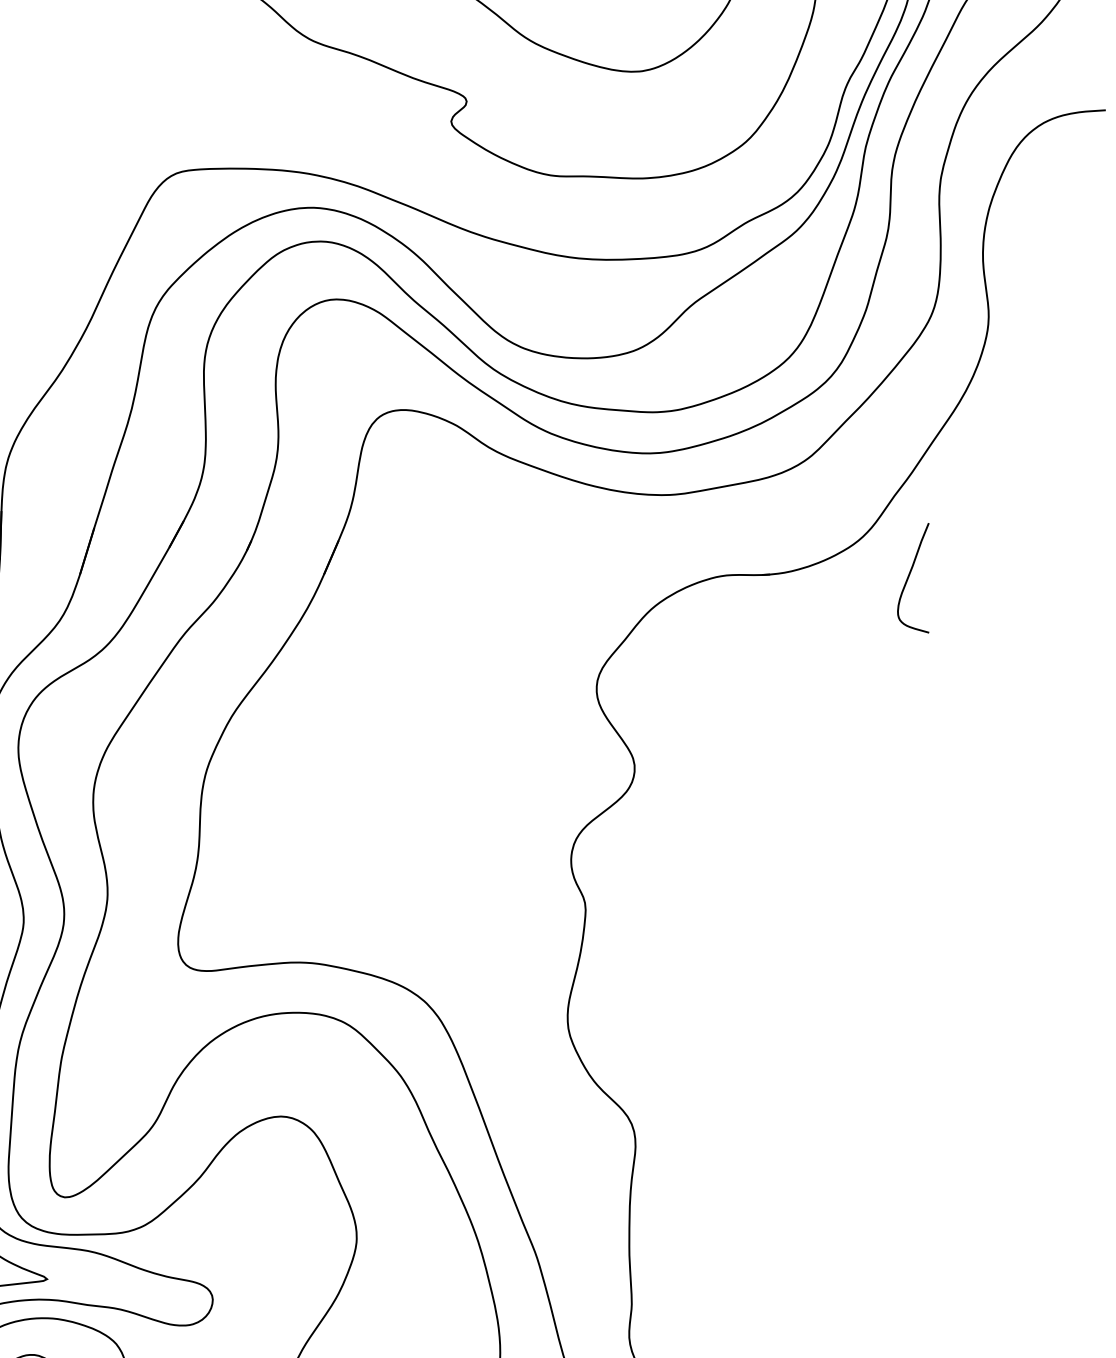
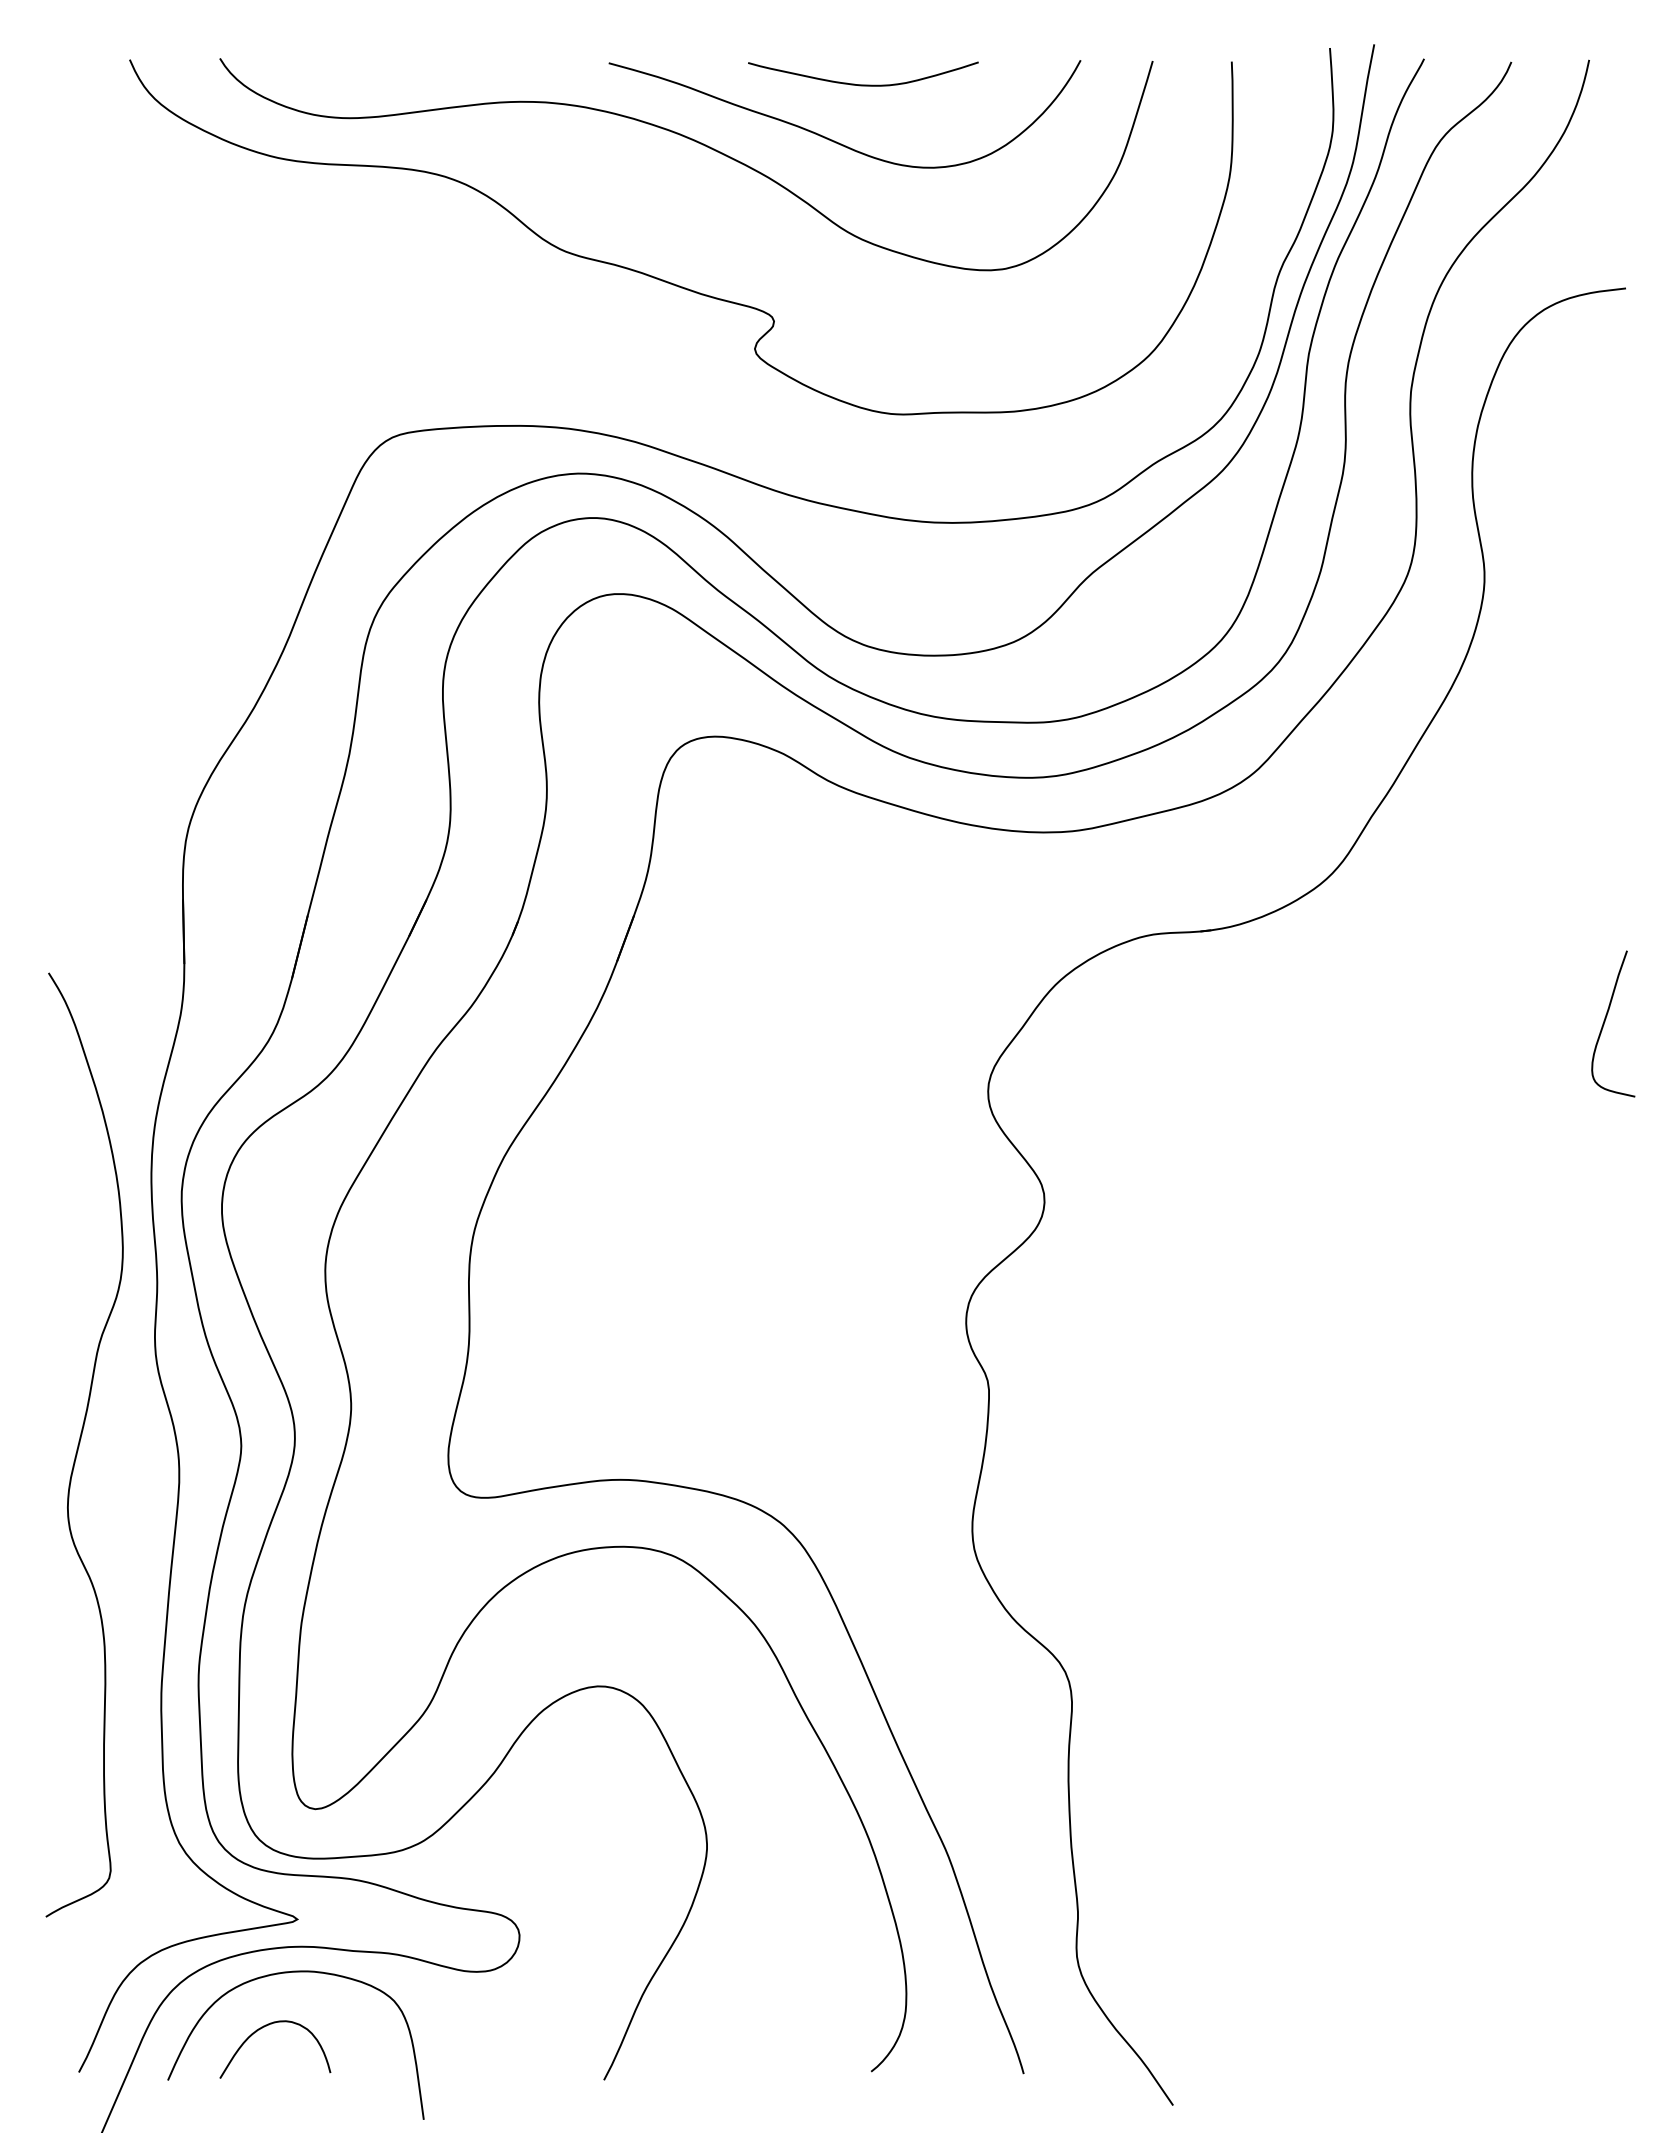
curve: (910, 573) -> (1606, 1019), moved

